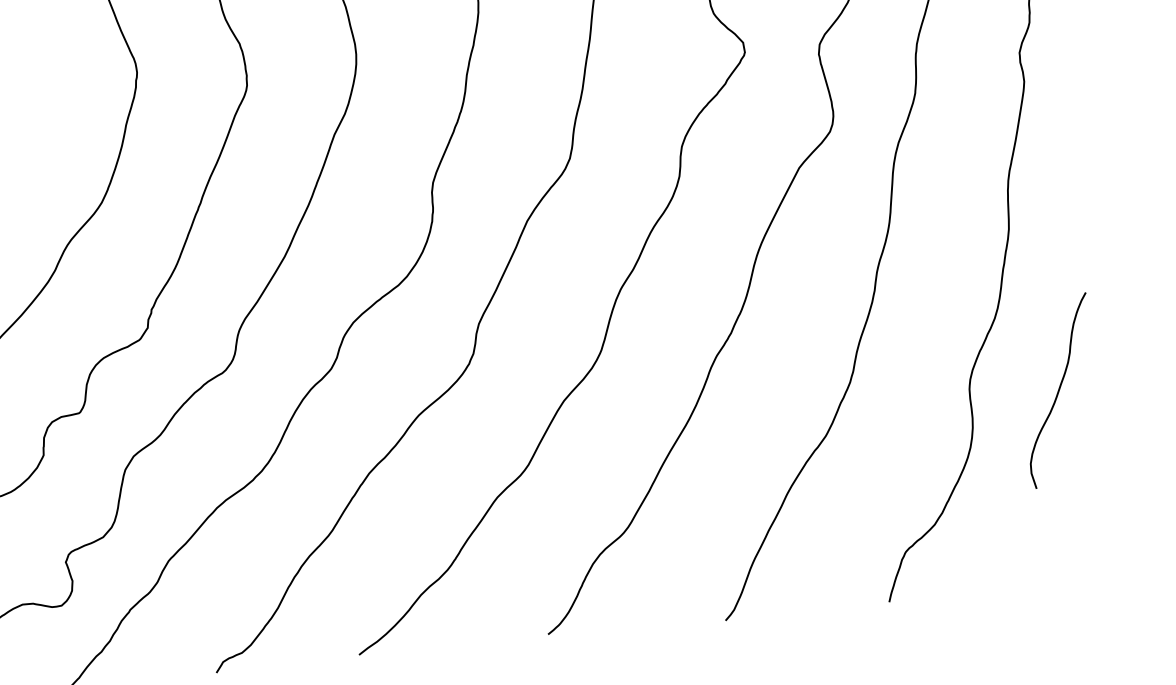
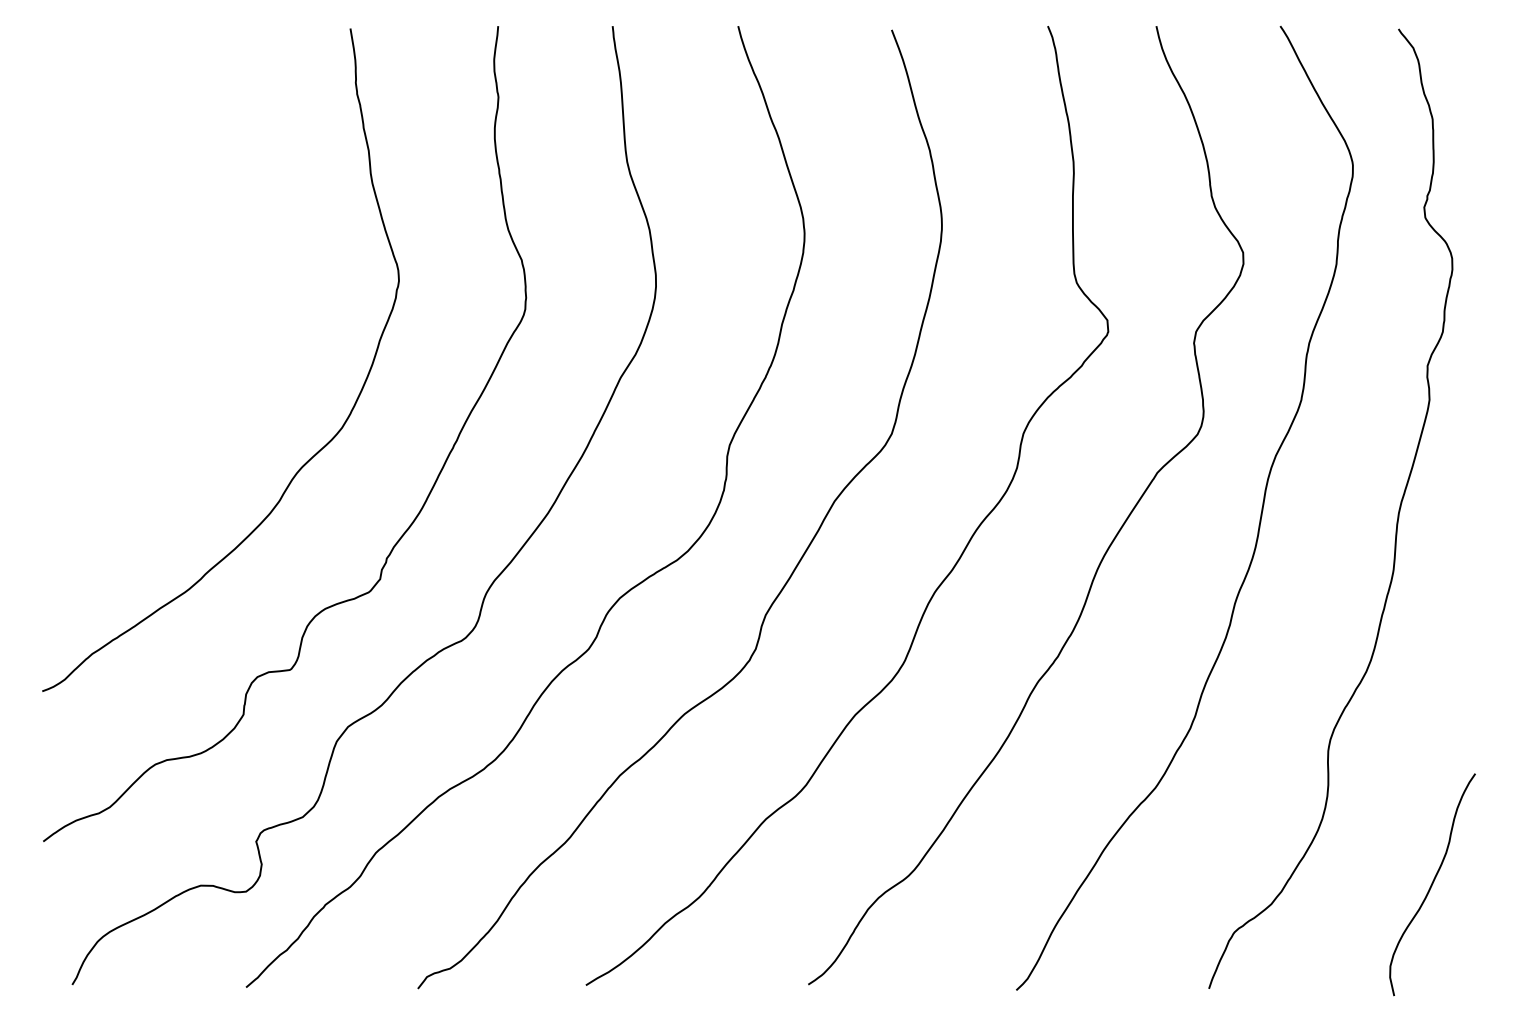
curve: (1059, 390) -> (1432, 884), moved

